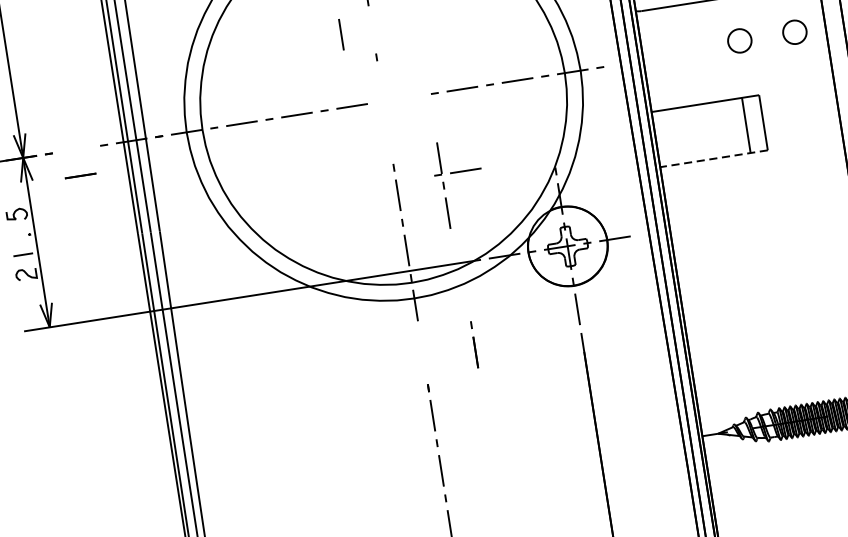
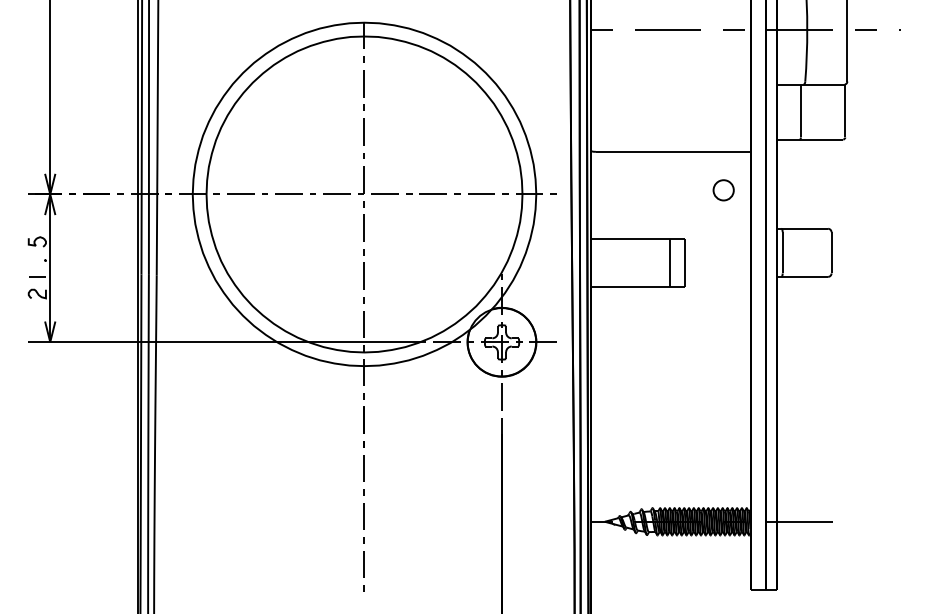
line: (340, 34) -> (363, 131), moved
part: (739, 41) -> (675, 190), removed
line: (714, 159) -> (638, 287), dashed -> solid
part: (458, 172) -> (378, 194), moved
line: (80, 174) -> (96, 193), moved
line: (473, 344) -> (363, 413), moved

